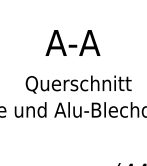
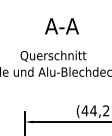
text: (72, 43) -> (61, 26), moved

